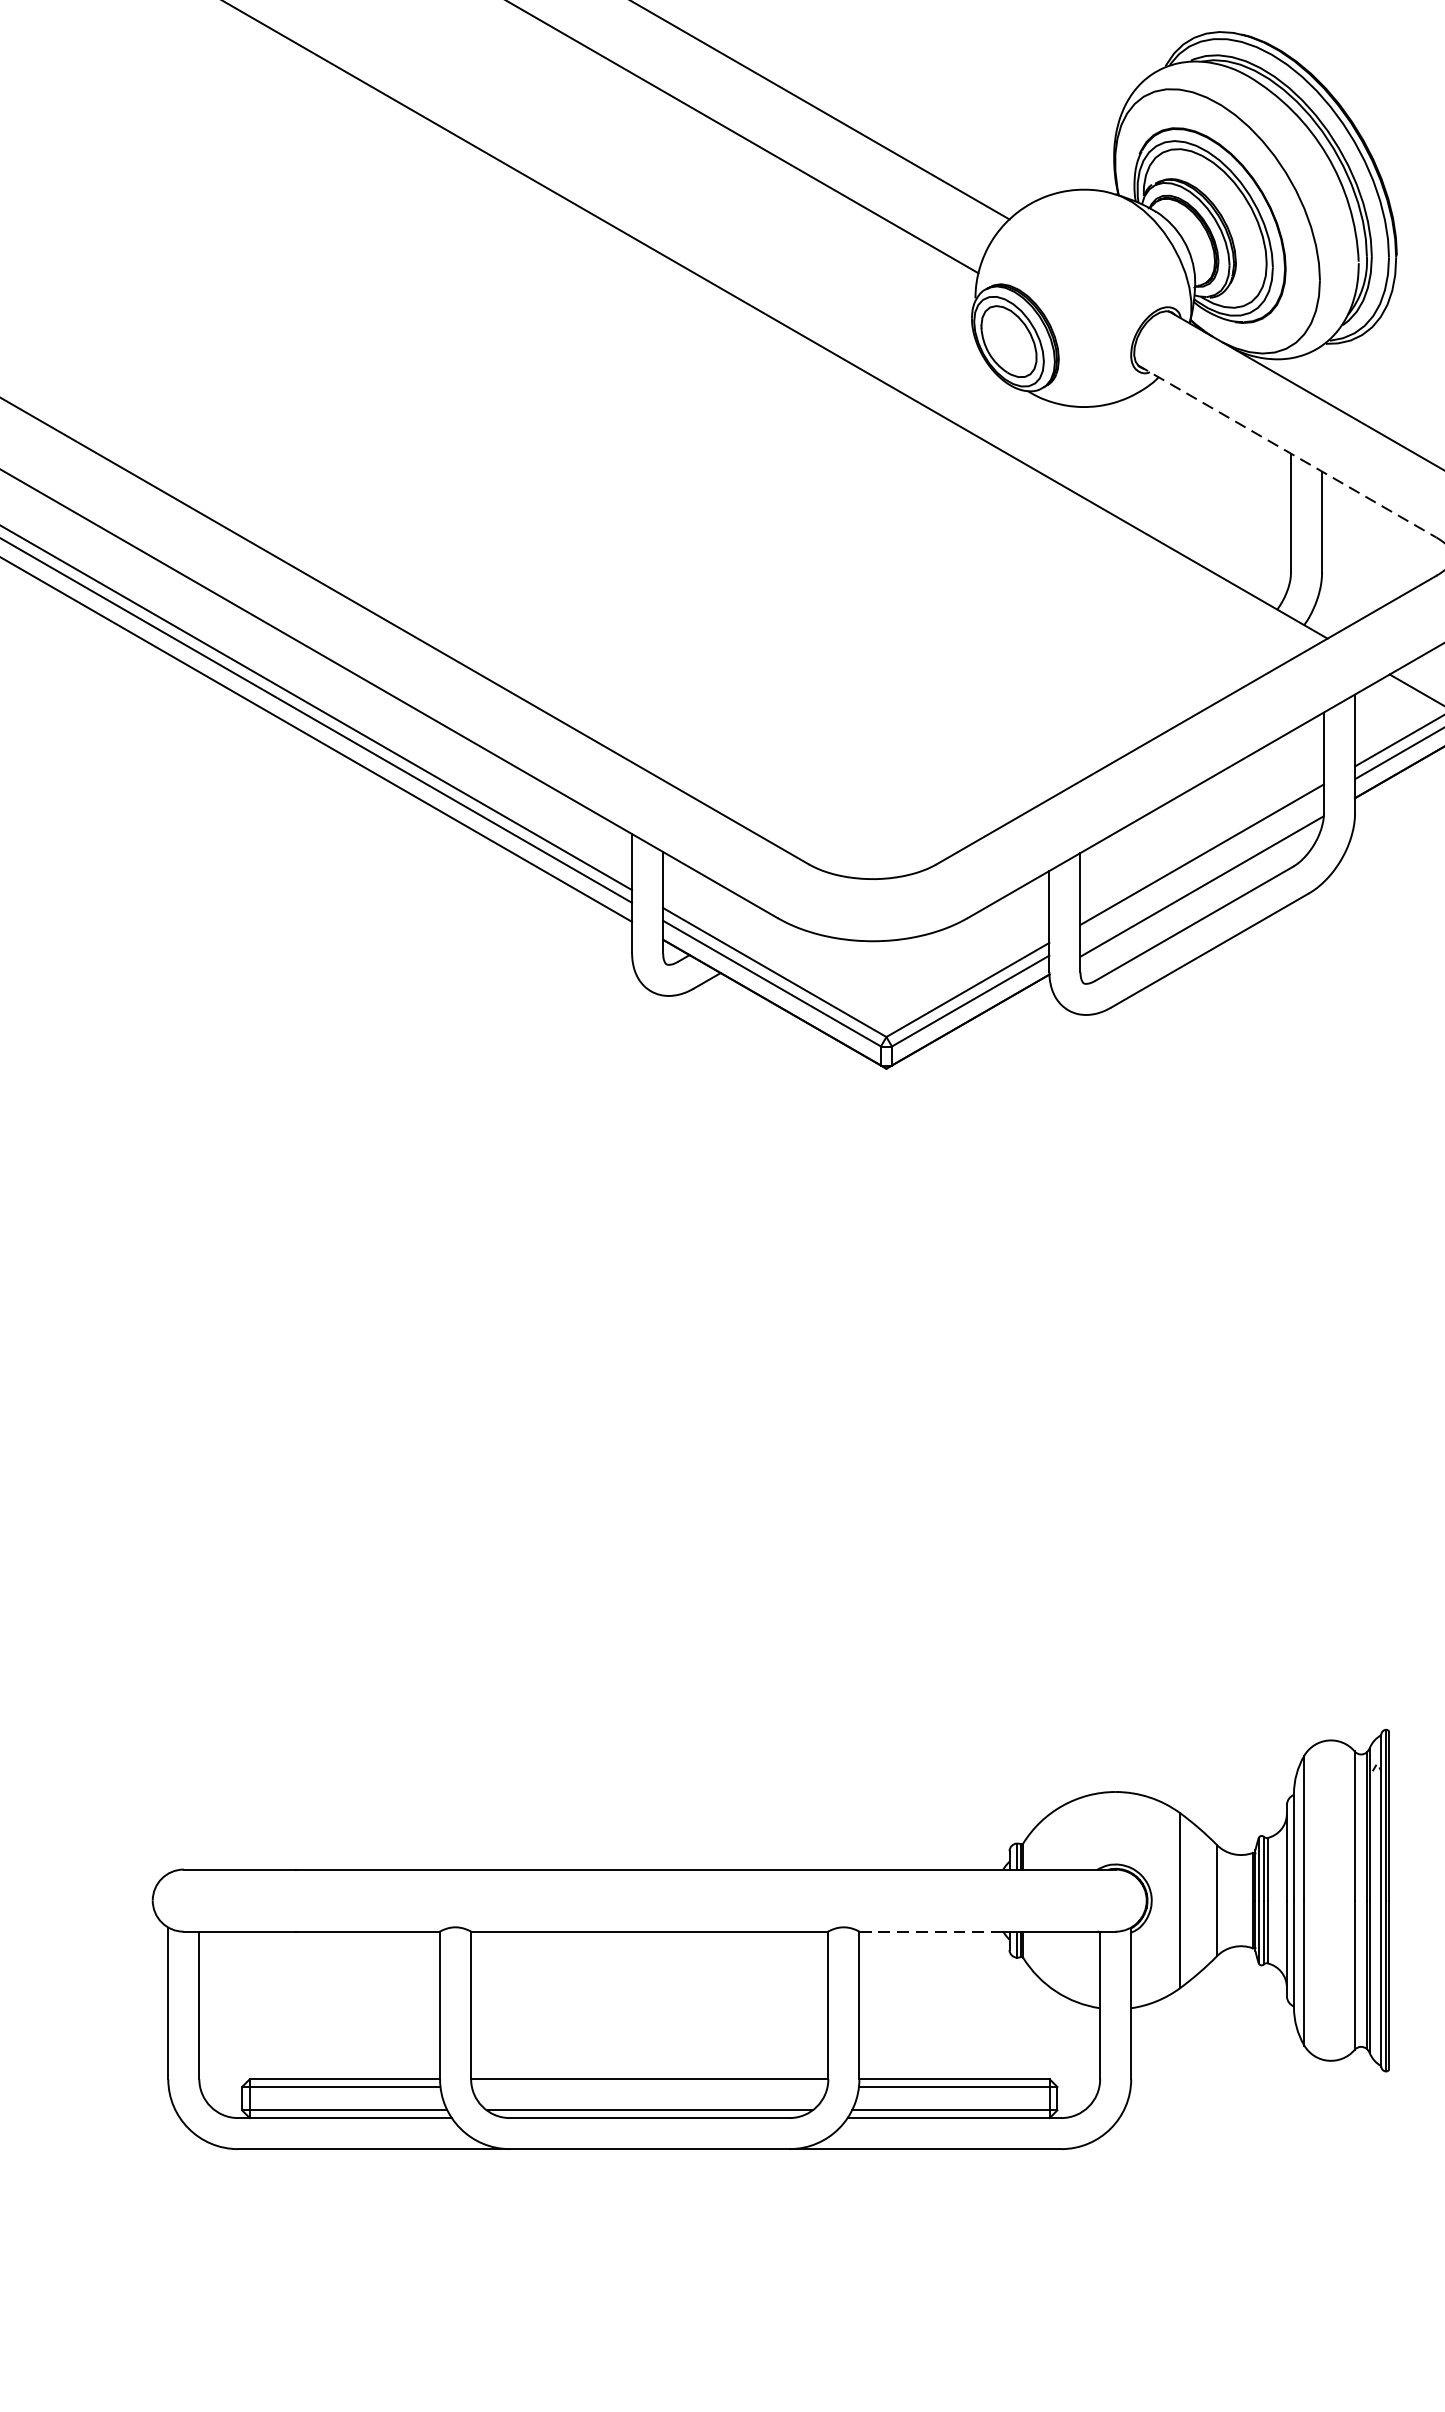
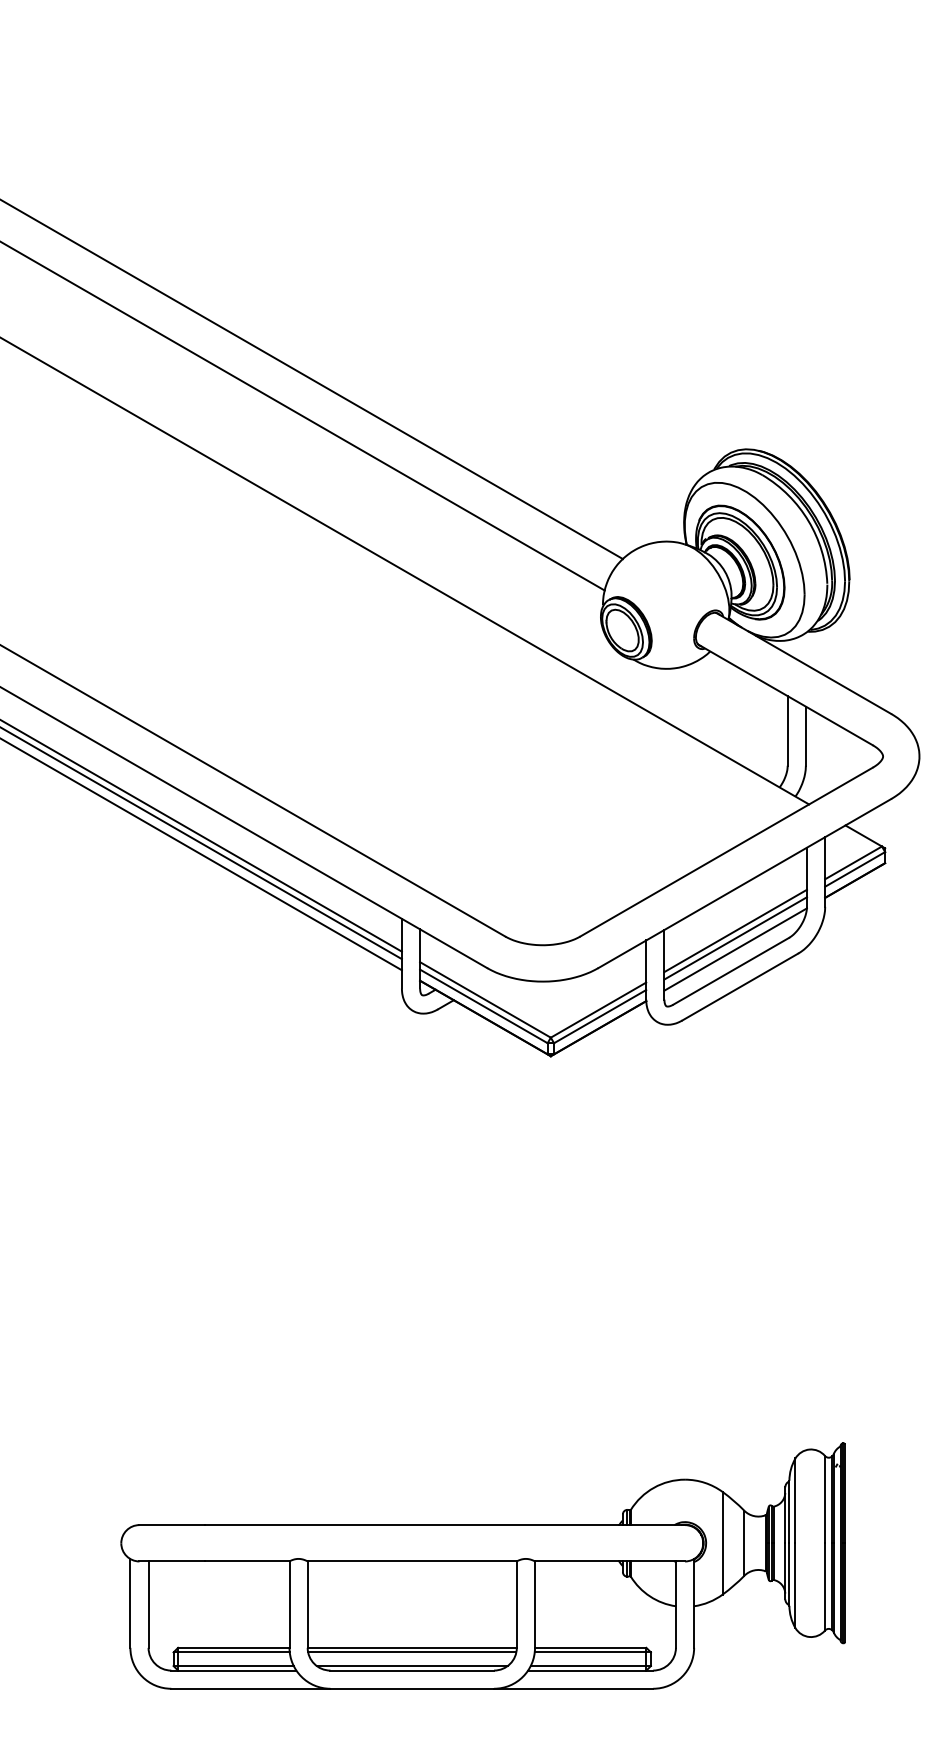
line: (1287, 452) -> (785, 695), dashed -> solid
line: (1201, 867) -> (735, 938), added
line: (931, 1931) -> (577, 1561), dashed -> solid
line: (650, 2087) -> (412, 1652), added

